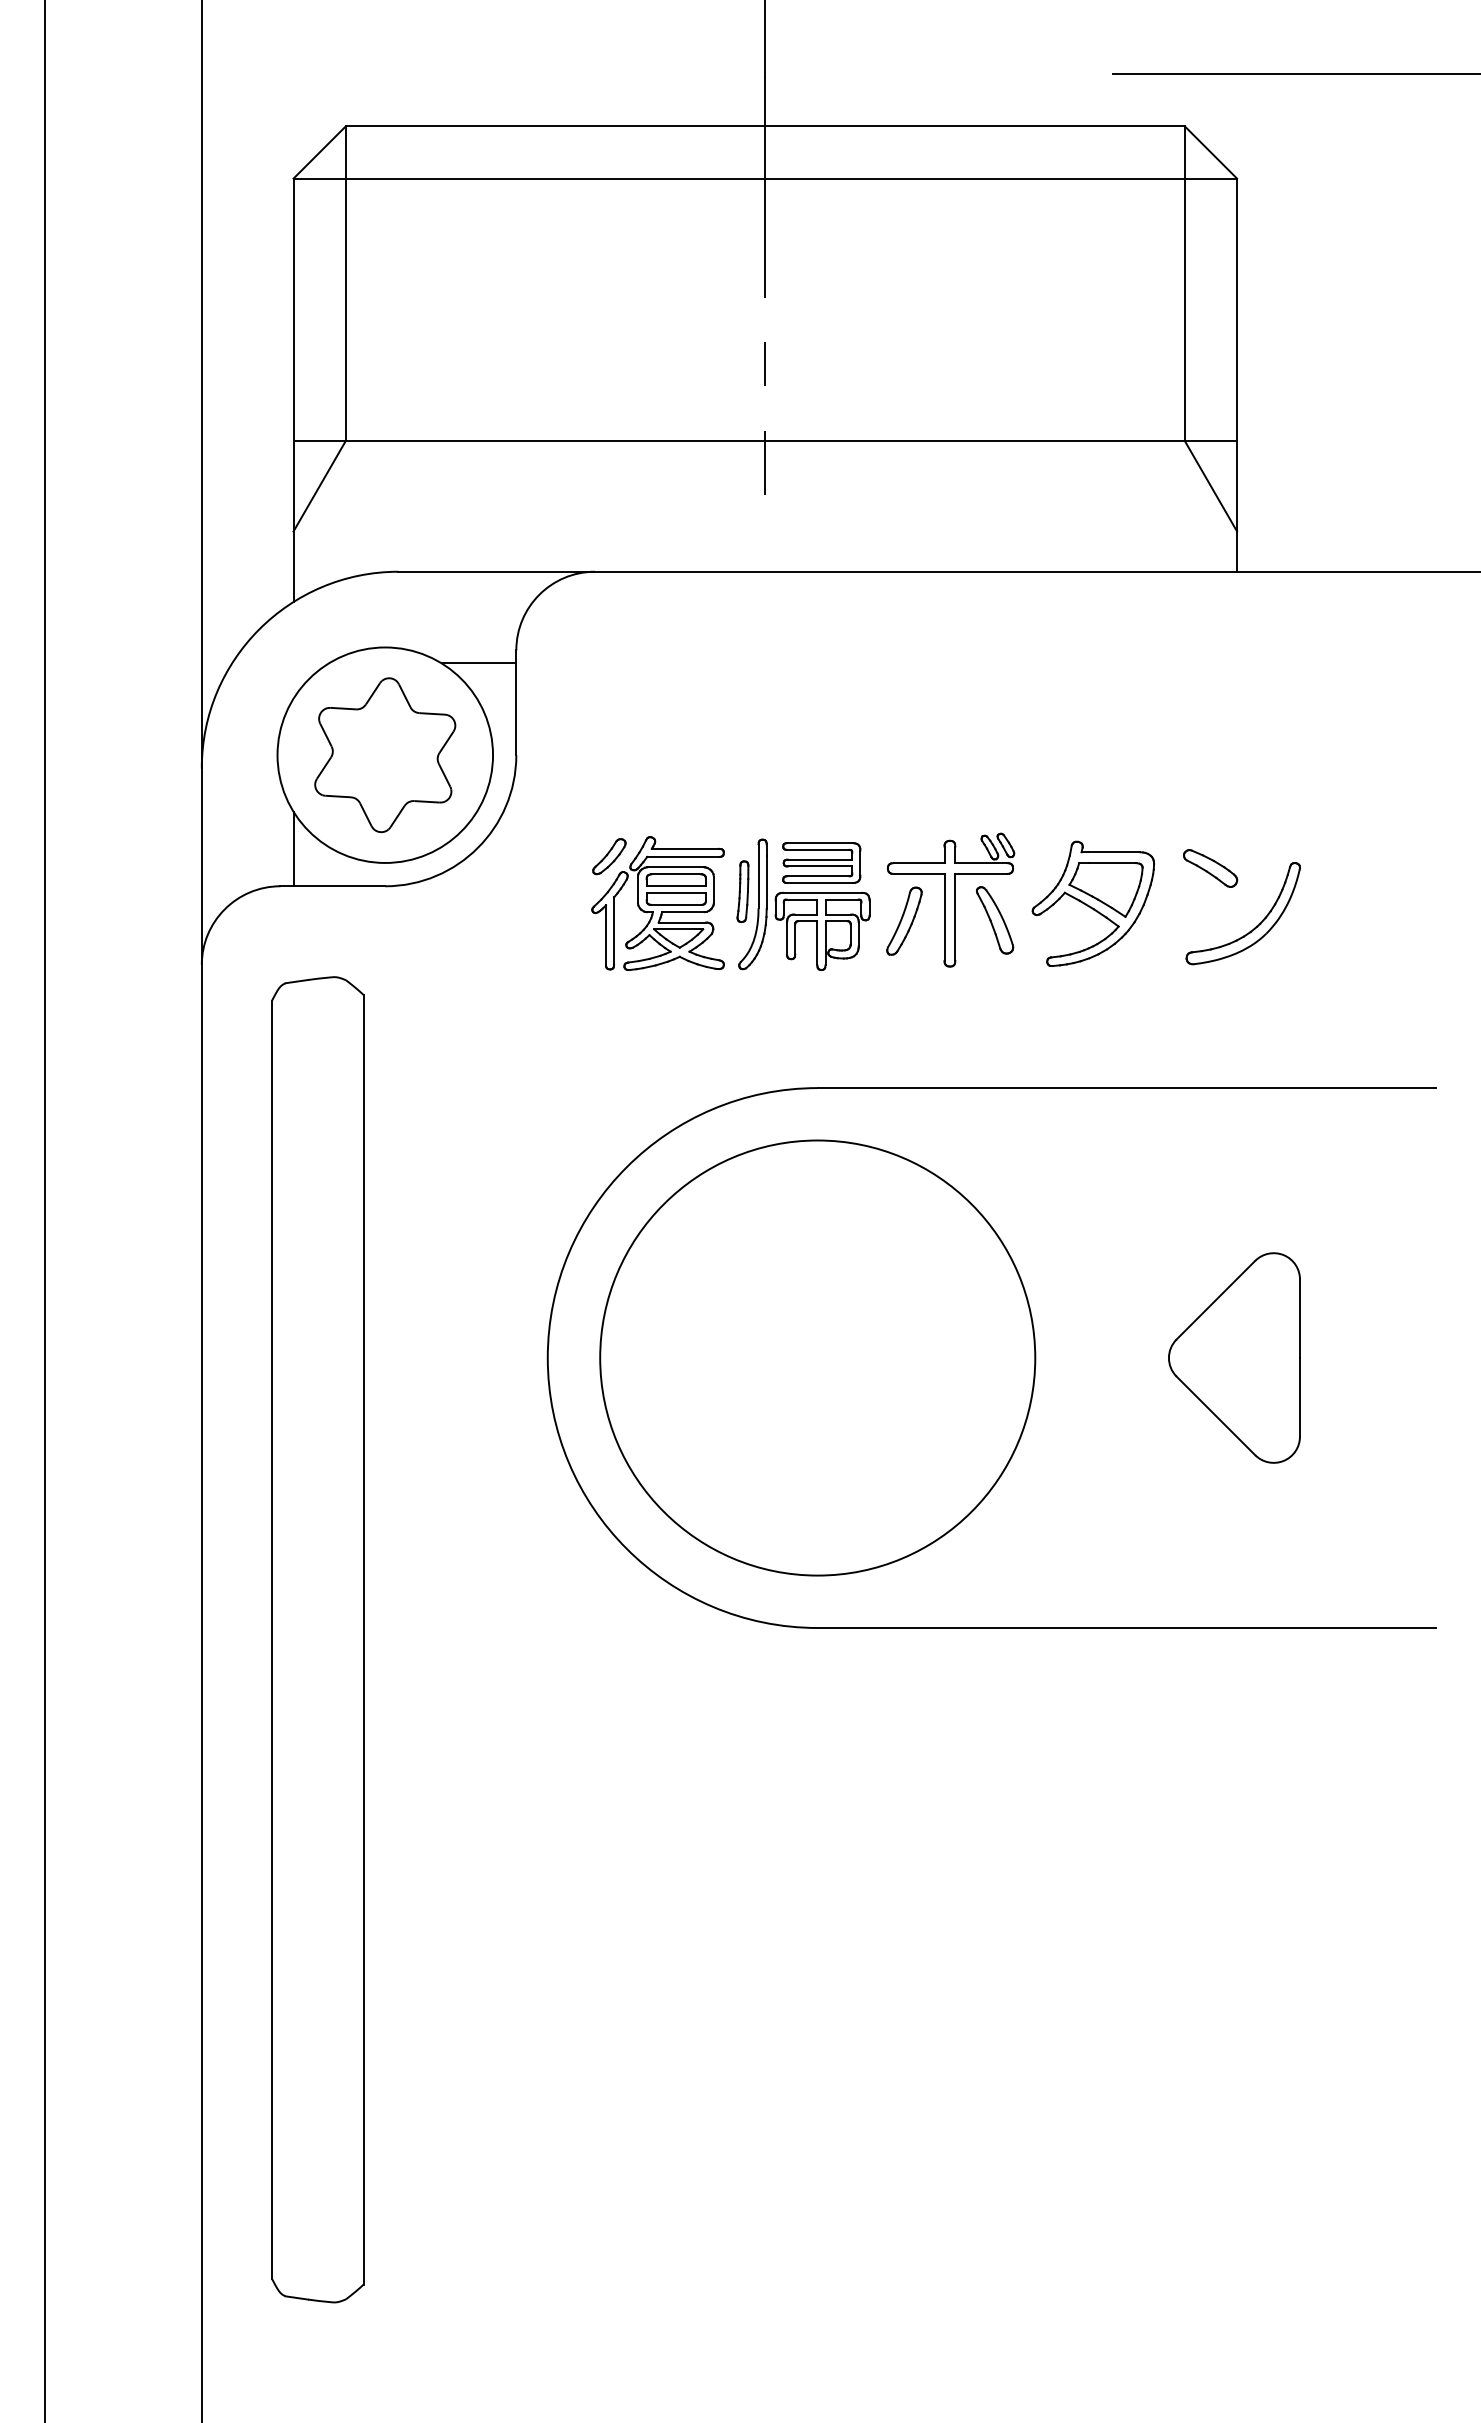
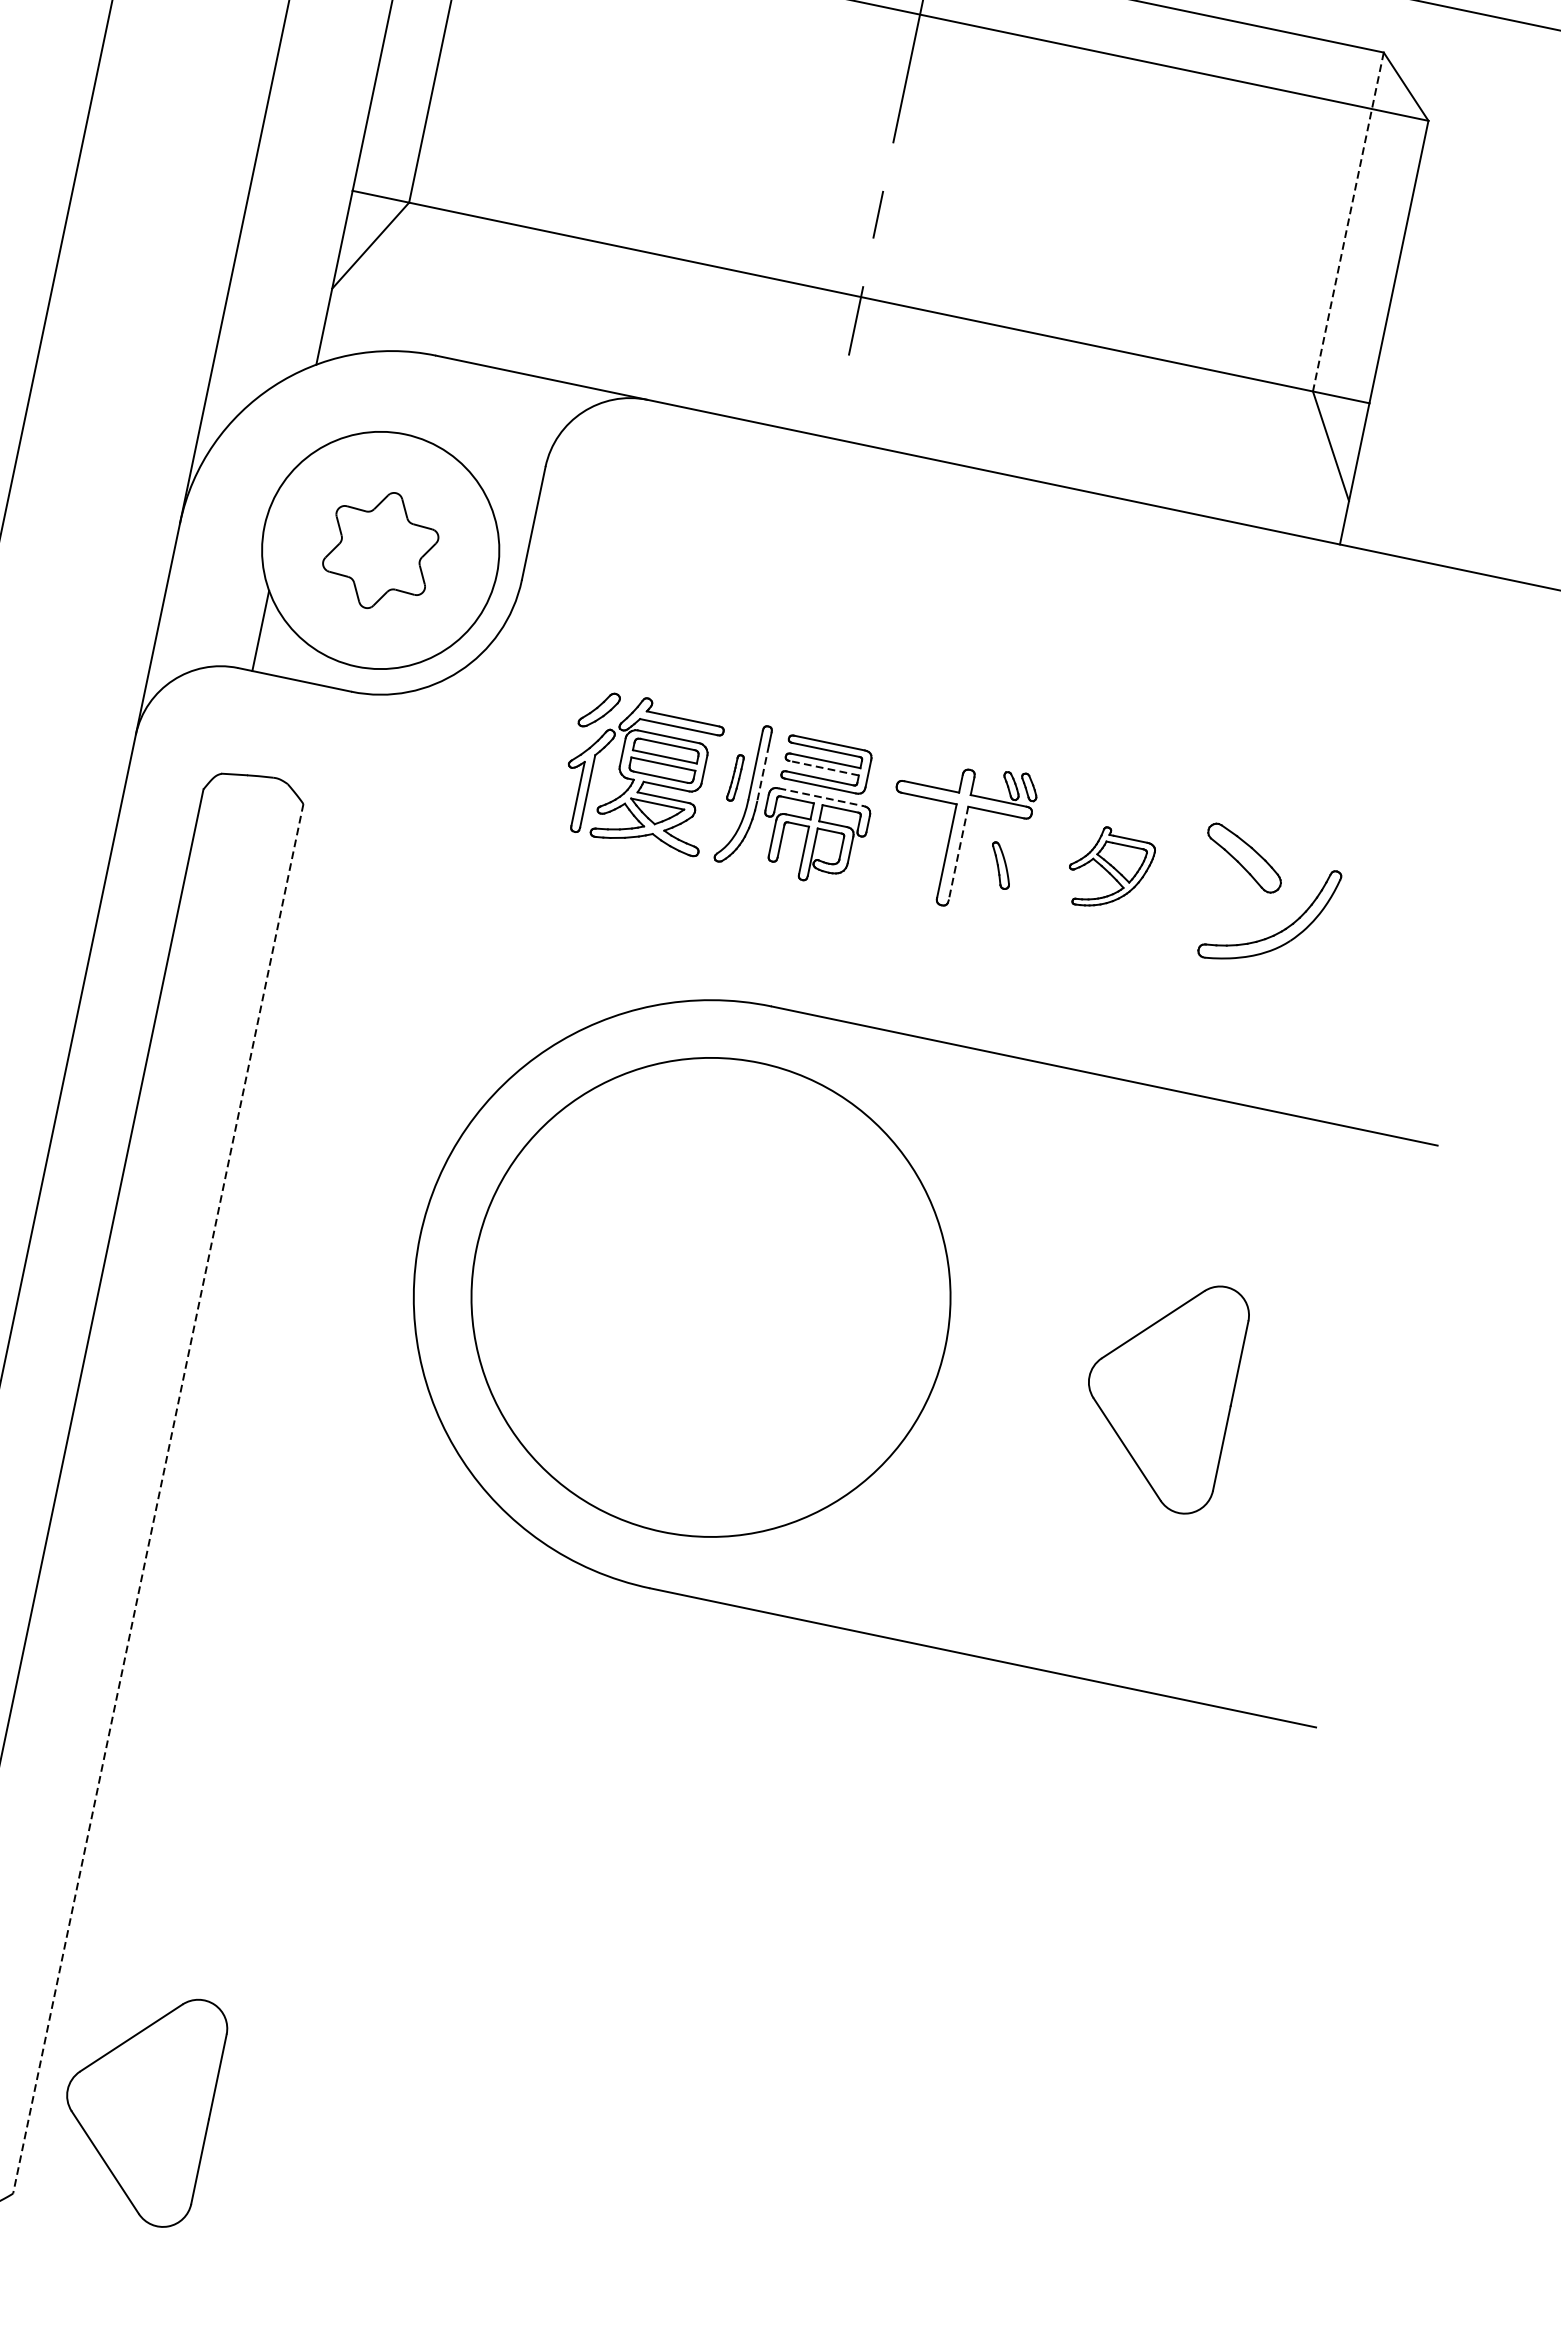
line: (1184, 283) -> (1348, 222), solid -> dashed
line: (478, 663) -> (501, 472), removed
part: (385, 755) -> (380, 550), size x0.7
line: (819, 866) -> (823, 768), solid -> dashed
part: (1210, 868) -> (1244, 858), size x1.4
line: (766, 883) -> (762, 774), solid -> dashed
part: (742, 891) -> (734, 777), size x0.7
line: (823, 892) -> (822, 797), solid -> dashed
part: (1092, 903) -> (1109, 869), size x0.6
line: (955, 917) -> (958, 853), solid -> dashed
part: (904, 920) -> (903, 845), removed
part: (995, 920) -> (1001, 865), size x0.6
line: (363, 1639) -> (158, 1498), solid -> dashed
part: (458, 2181) -> (138, 2103), added

